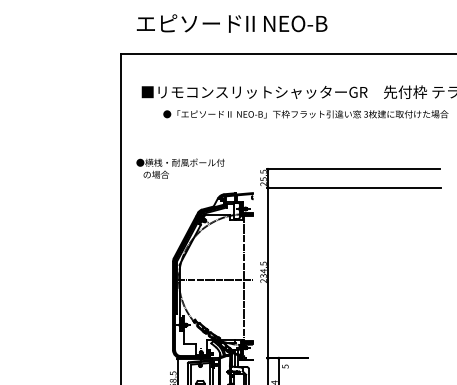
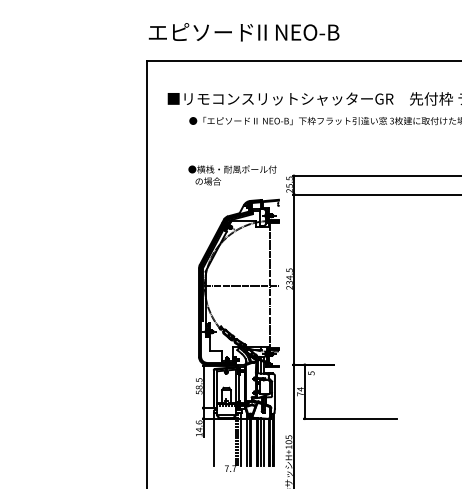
text: (231, 23) -> (243, 32), moved
text: (180, 168) -> (232, 175), moved

